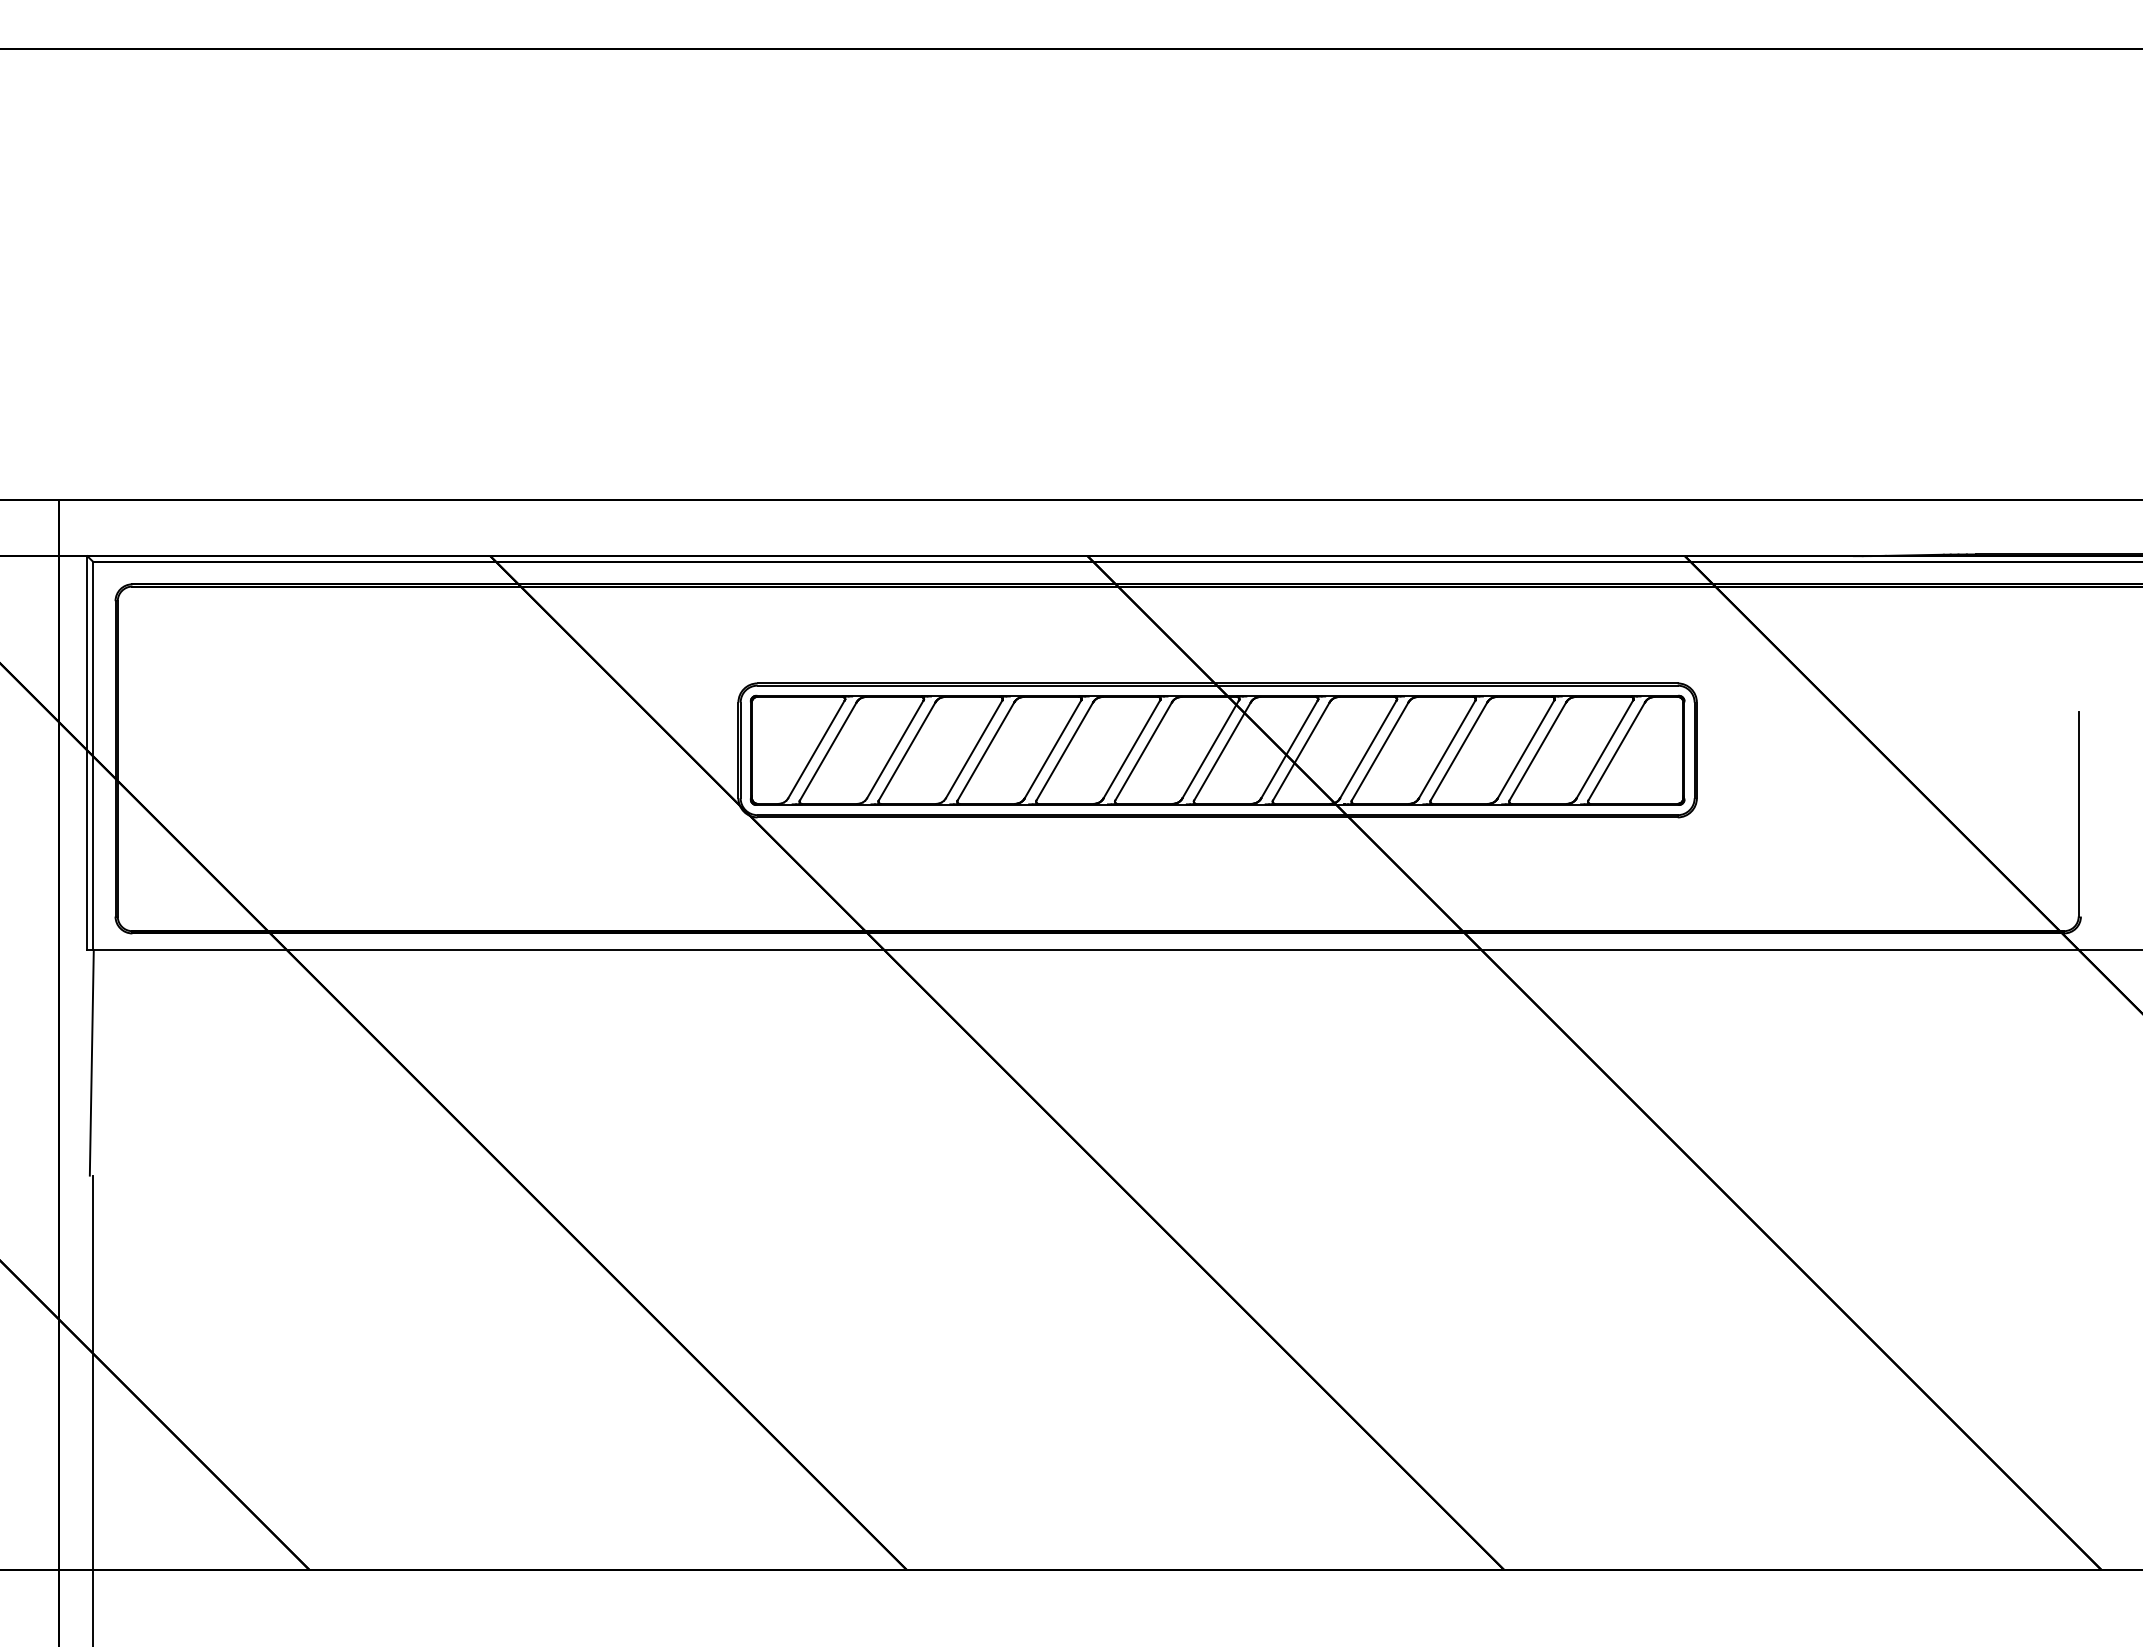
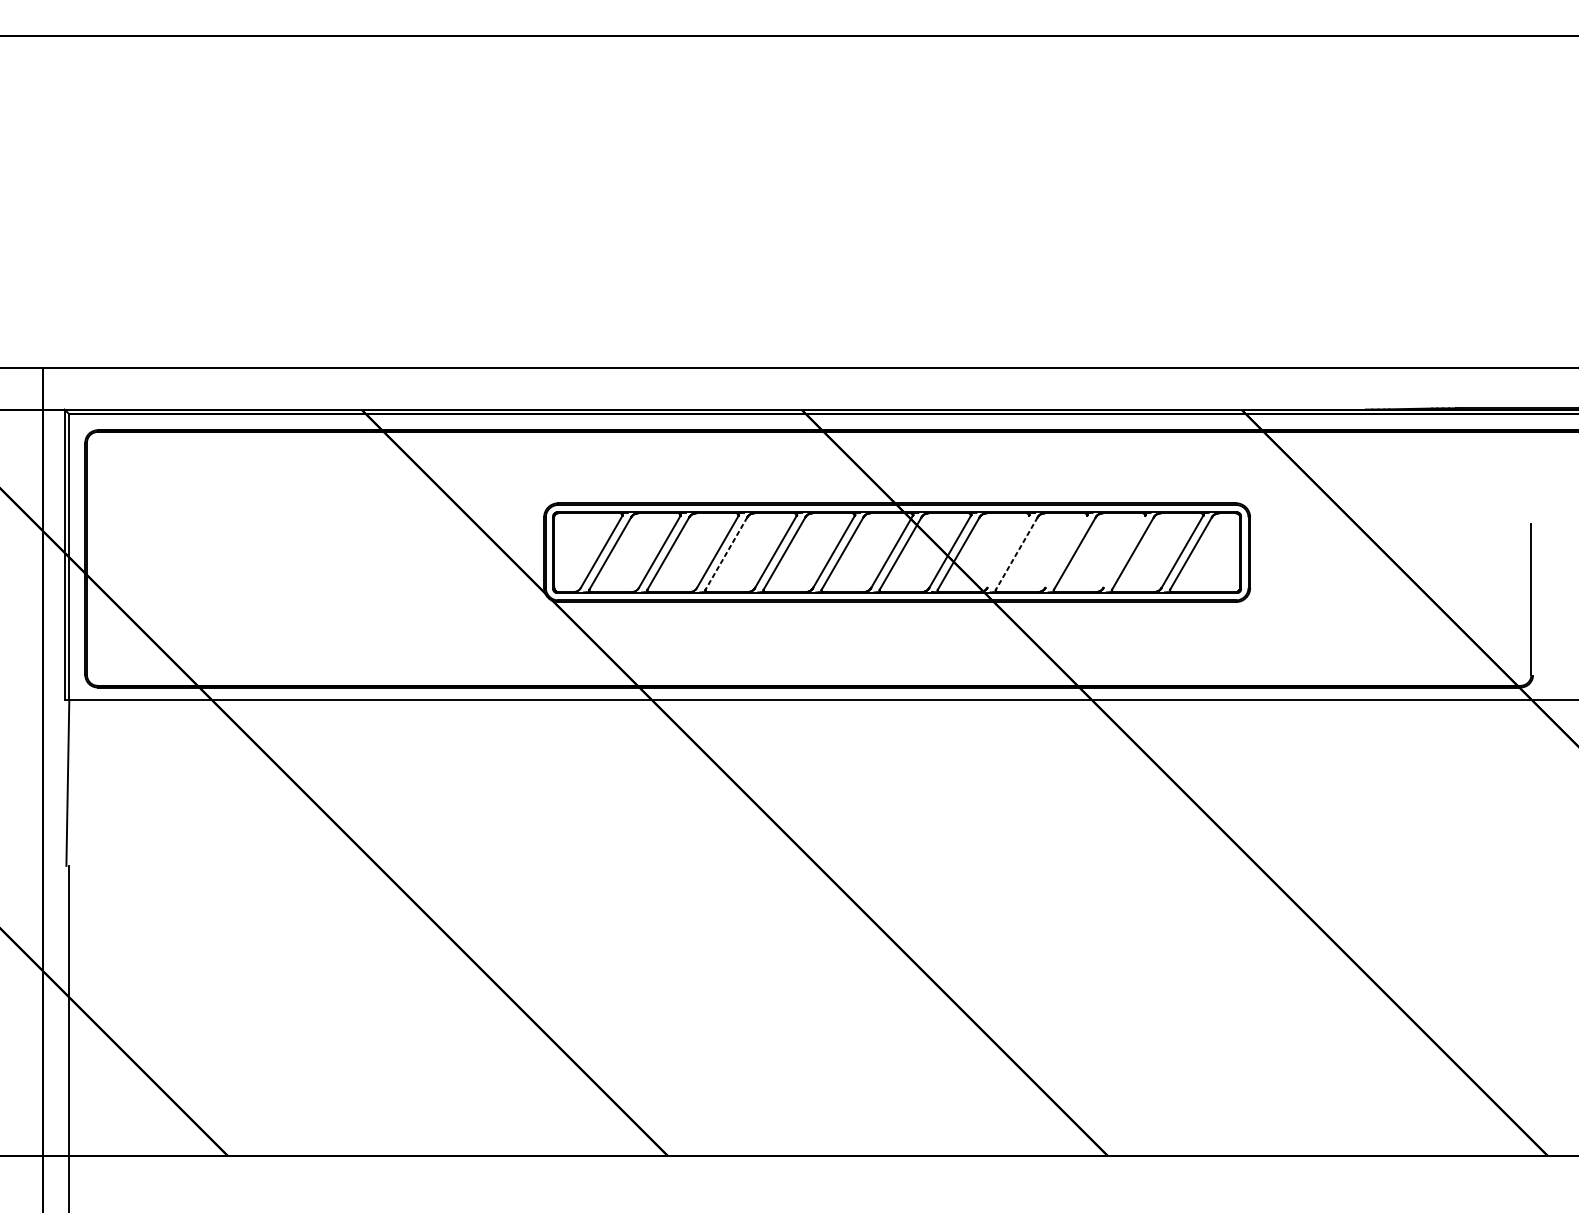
line: (1367, 749) -> (1007, 551), removed
line: (1446, 749) -> (1065, 551), removed
line: (1525, 749) -> (1123, 551), removed
line: (985, 751) -> (726, 553), solid -> dashed
line: (1380, 751) -> (1017, 553), solid -> dashed

